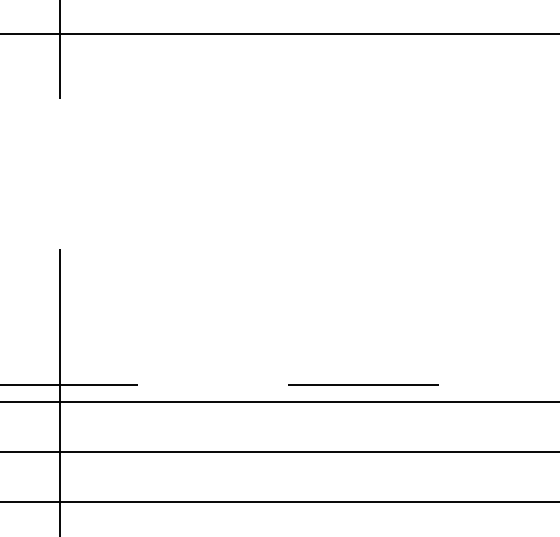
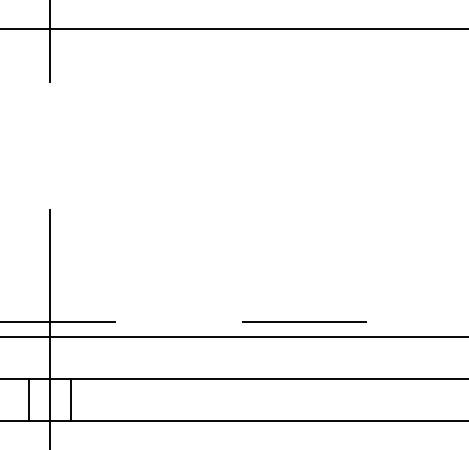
line: (34, 477) -> (28, 399), added
line: (84, 477) -> (70, 399), added

